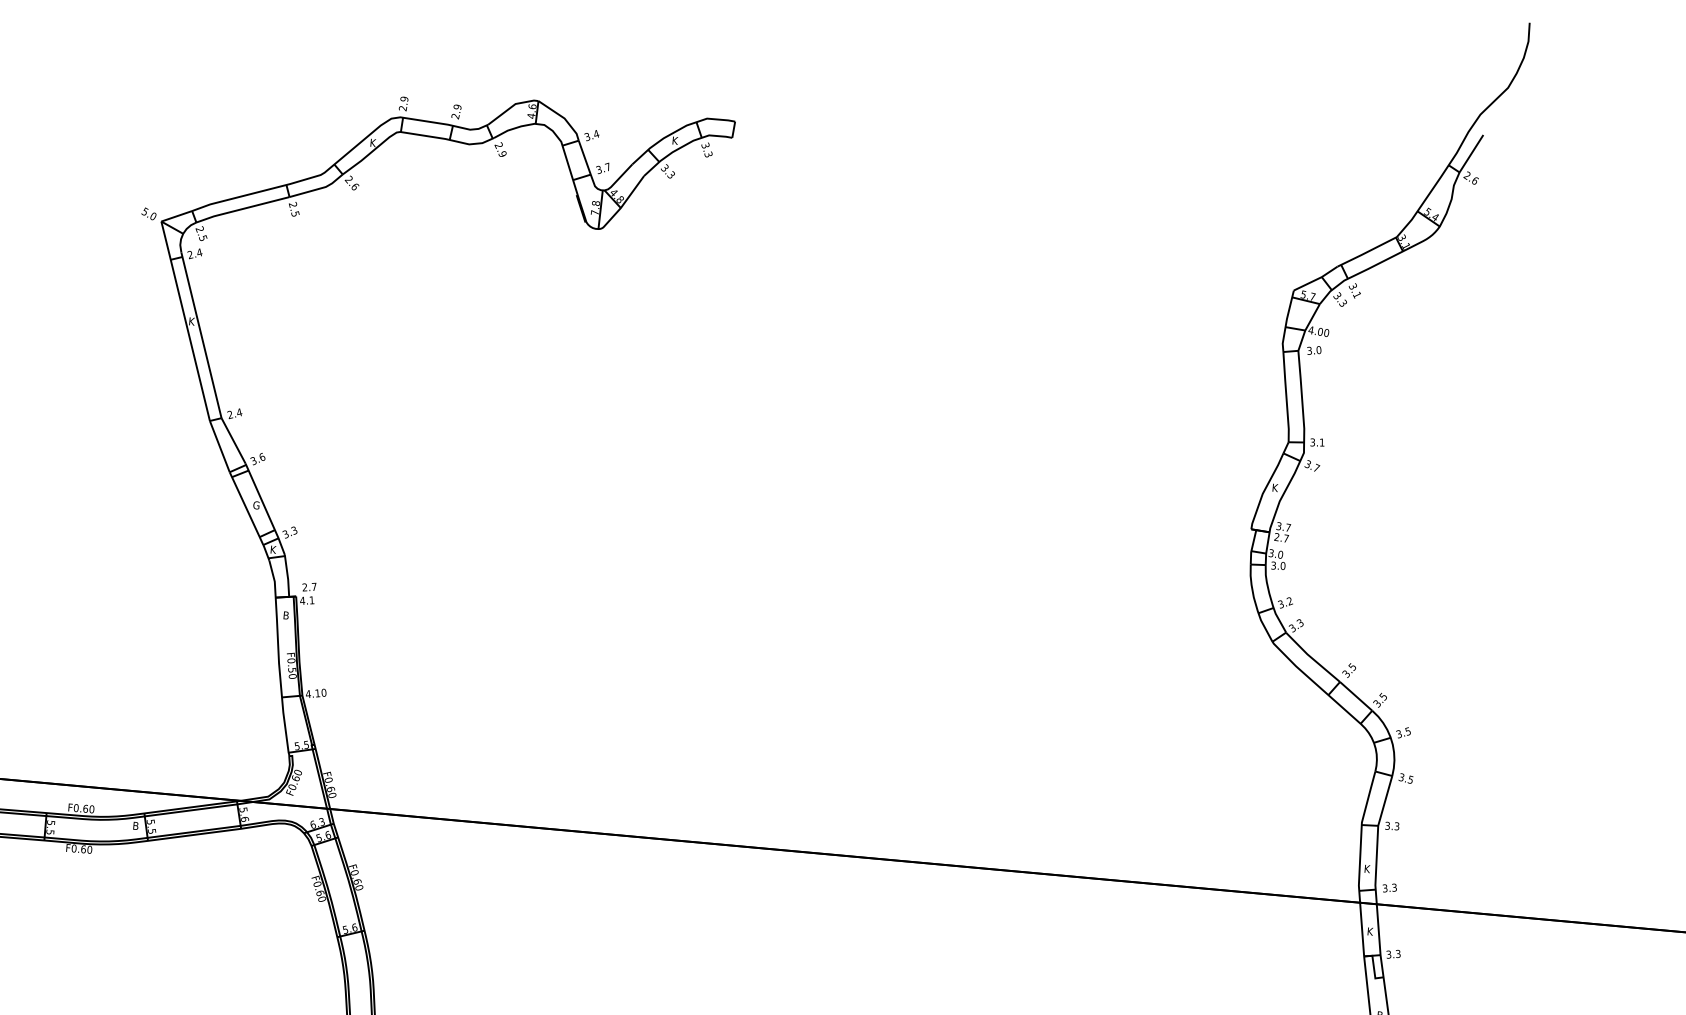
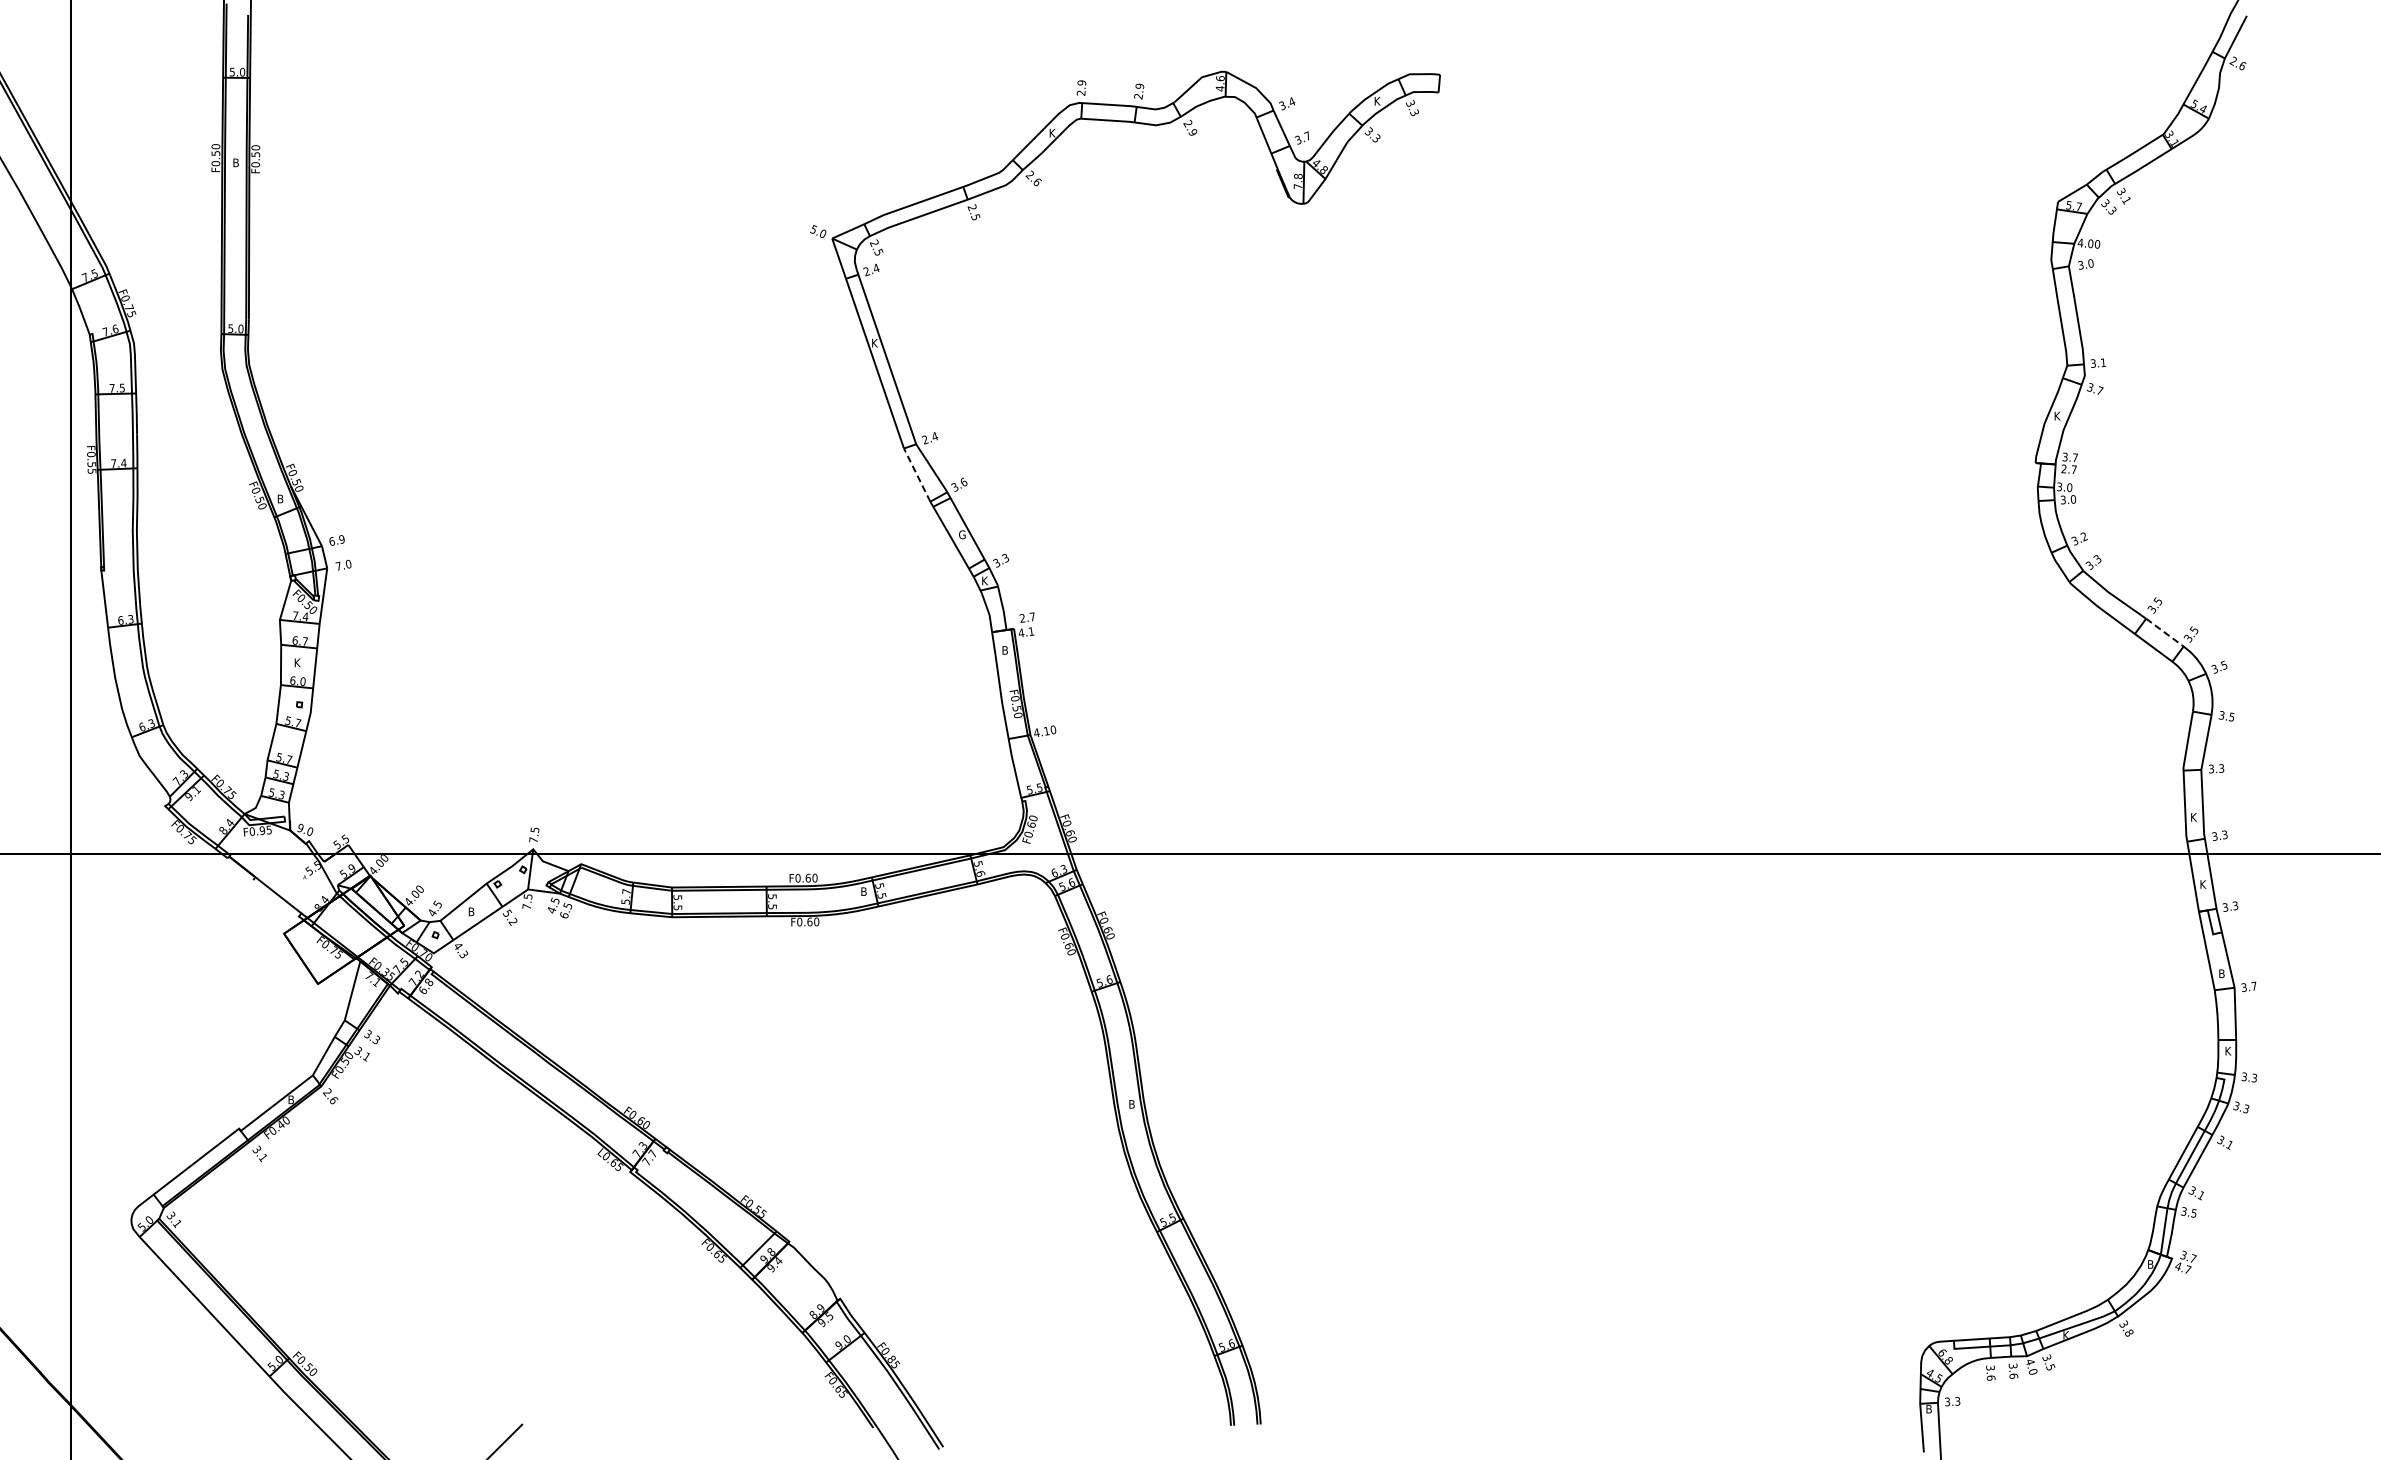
line: (220, 447) -> (917, 475), solid -> dashed
line: (1356, 696) -> (2165, 632), solid -> dashed

